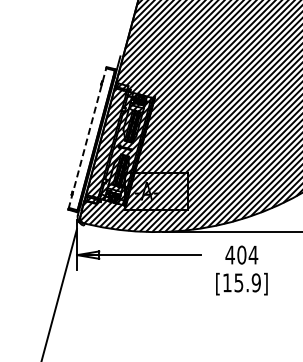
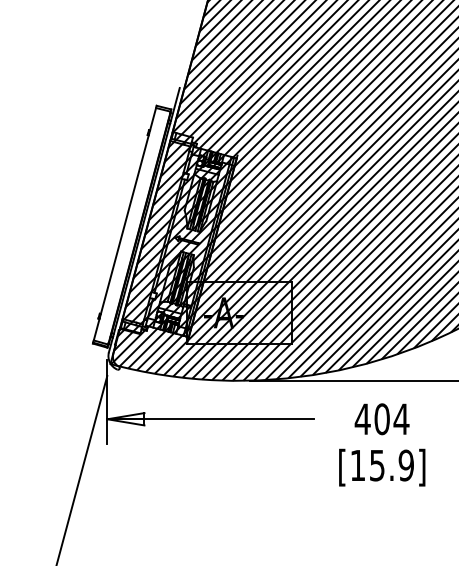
line: (87, 138) -> (124, 224), dashed -> solid

